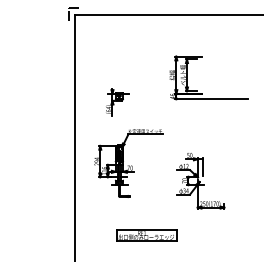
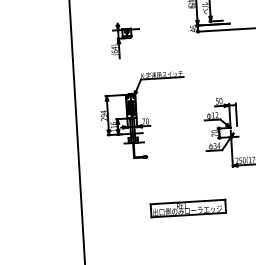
part: (146, 235) -> (187, 208), moved

